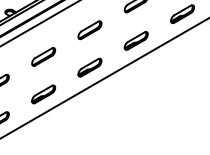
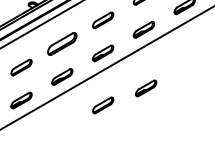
part: (43, 56) -> (62, 43), size x1.4
part: (139, 107) -> (146, 88), added
part: (90, 126) -> (103, 105), added

